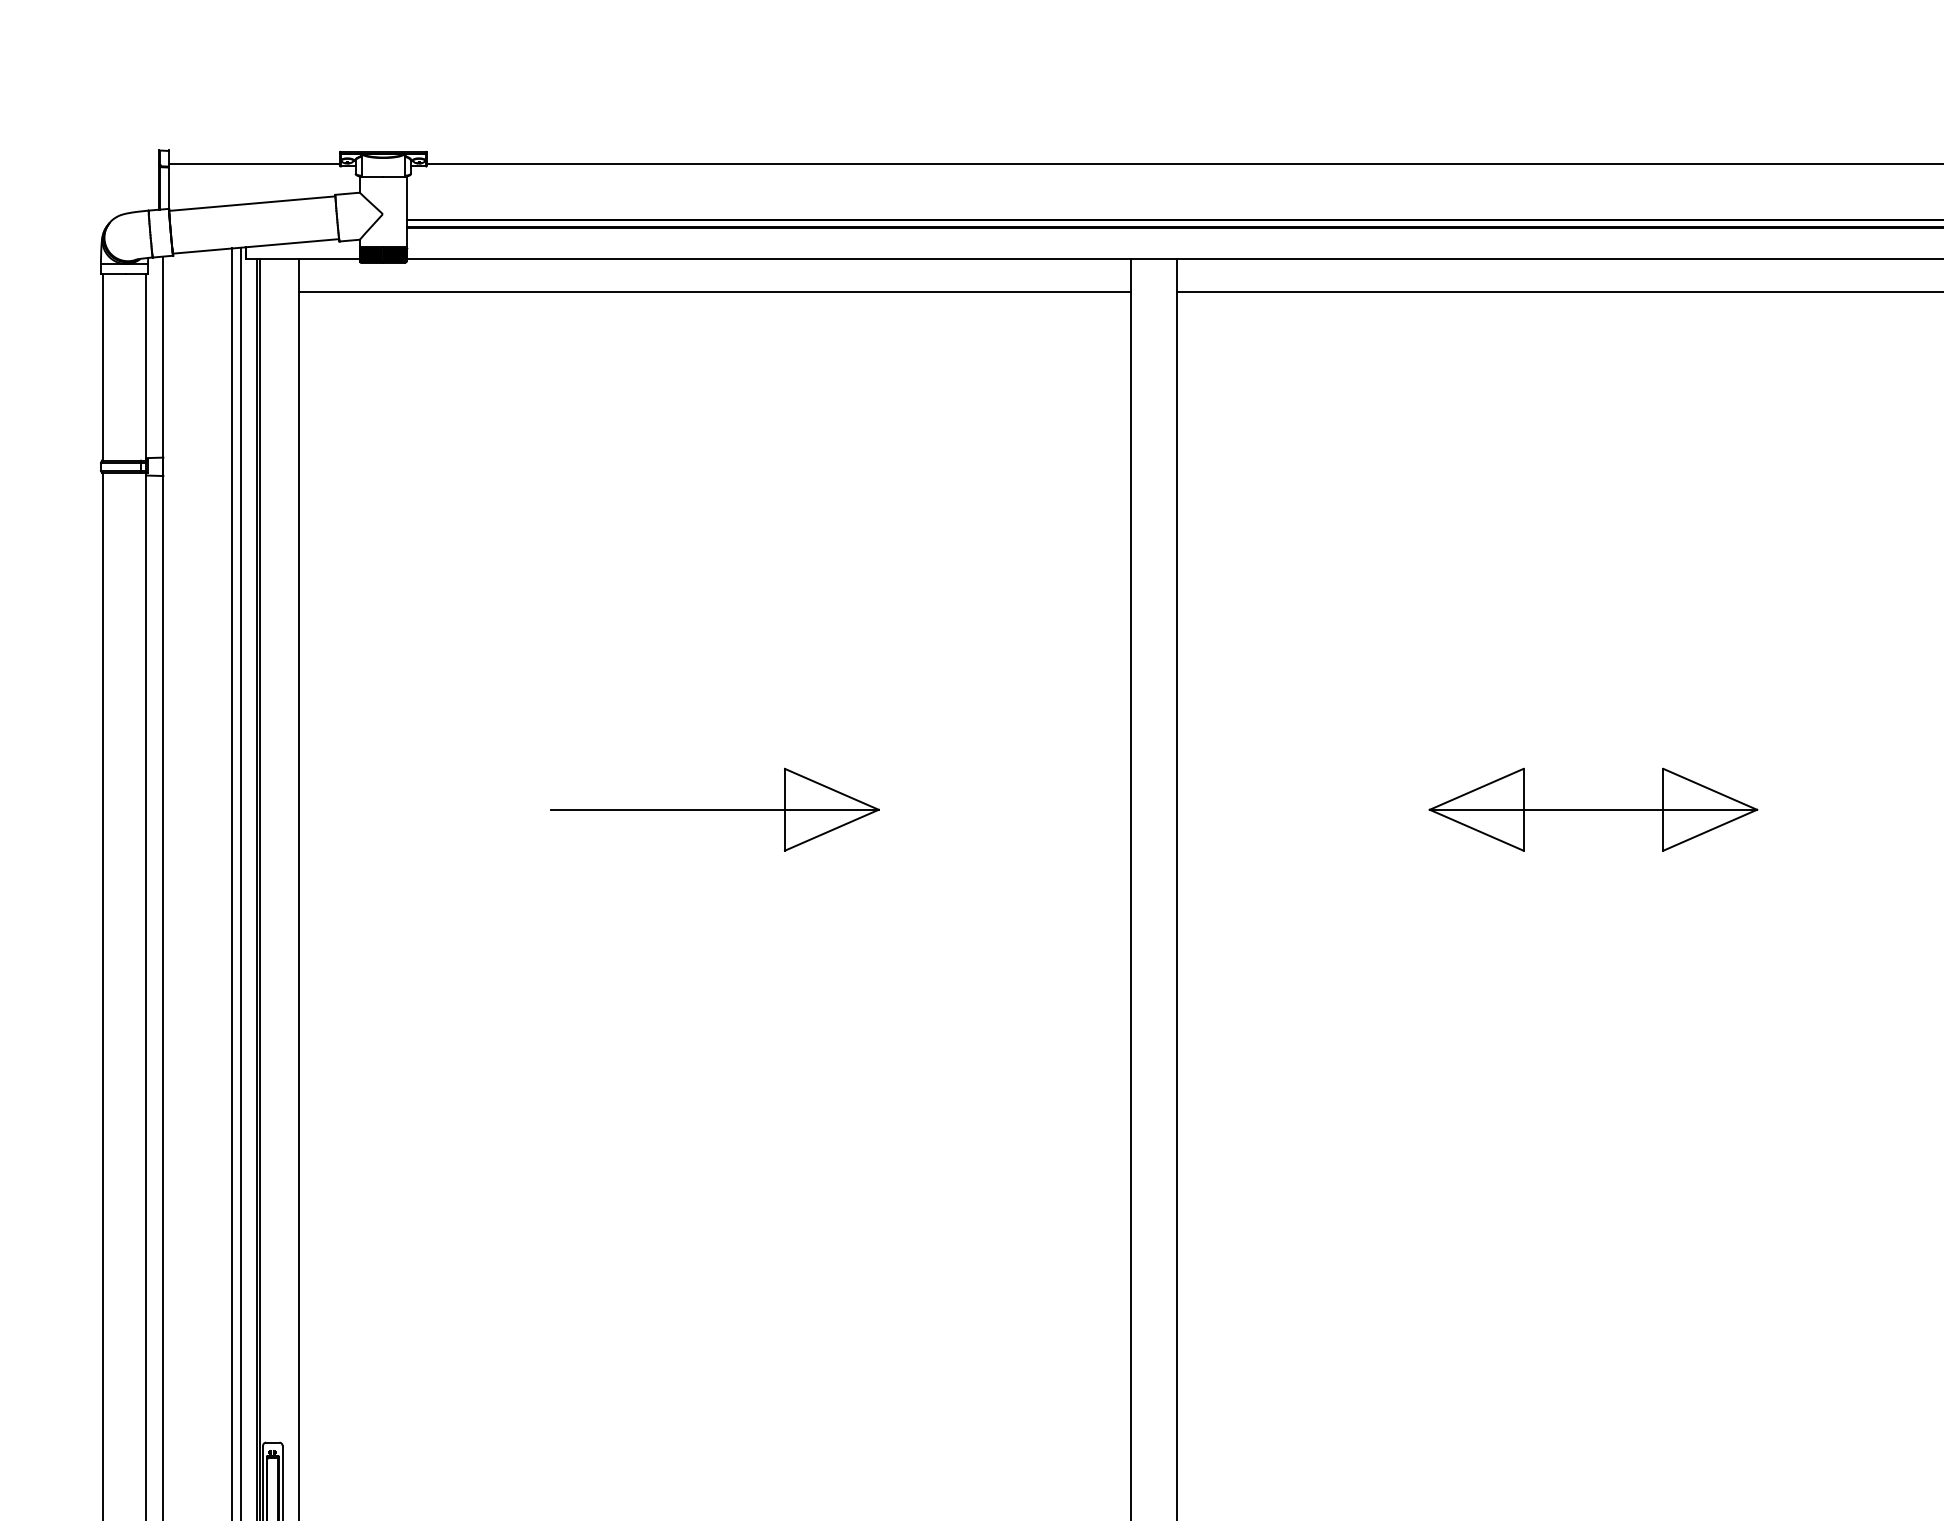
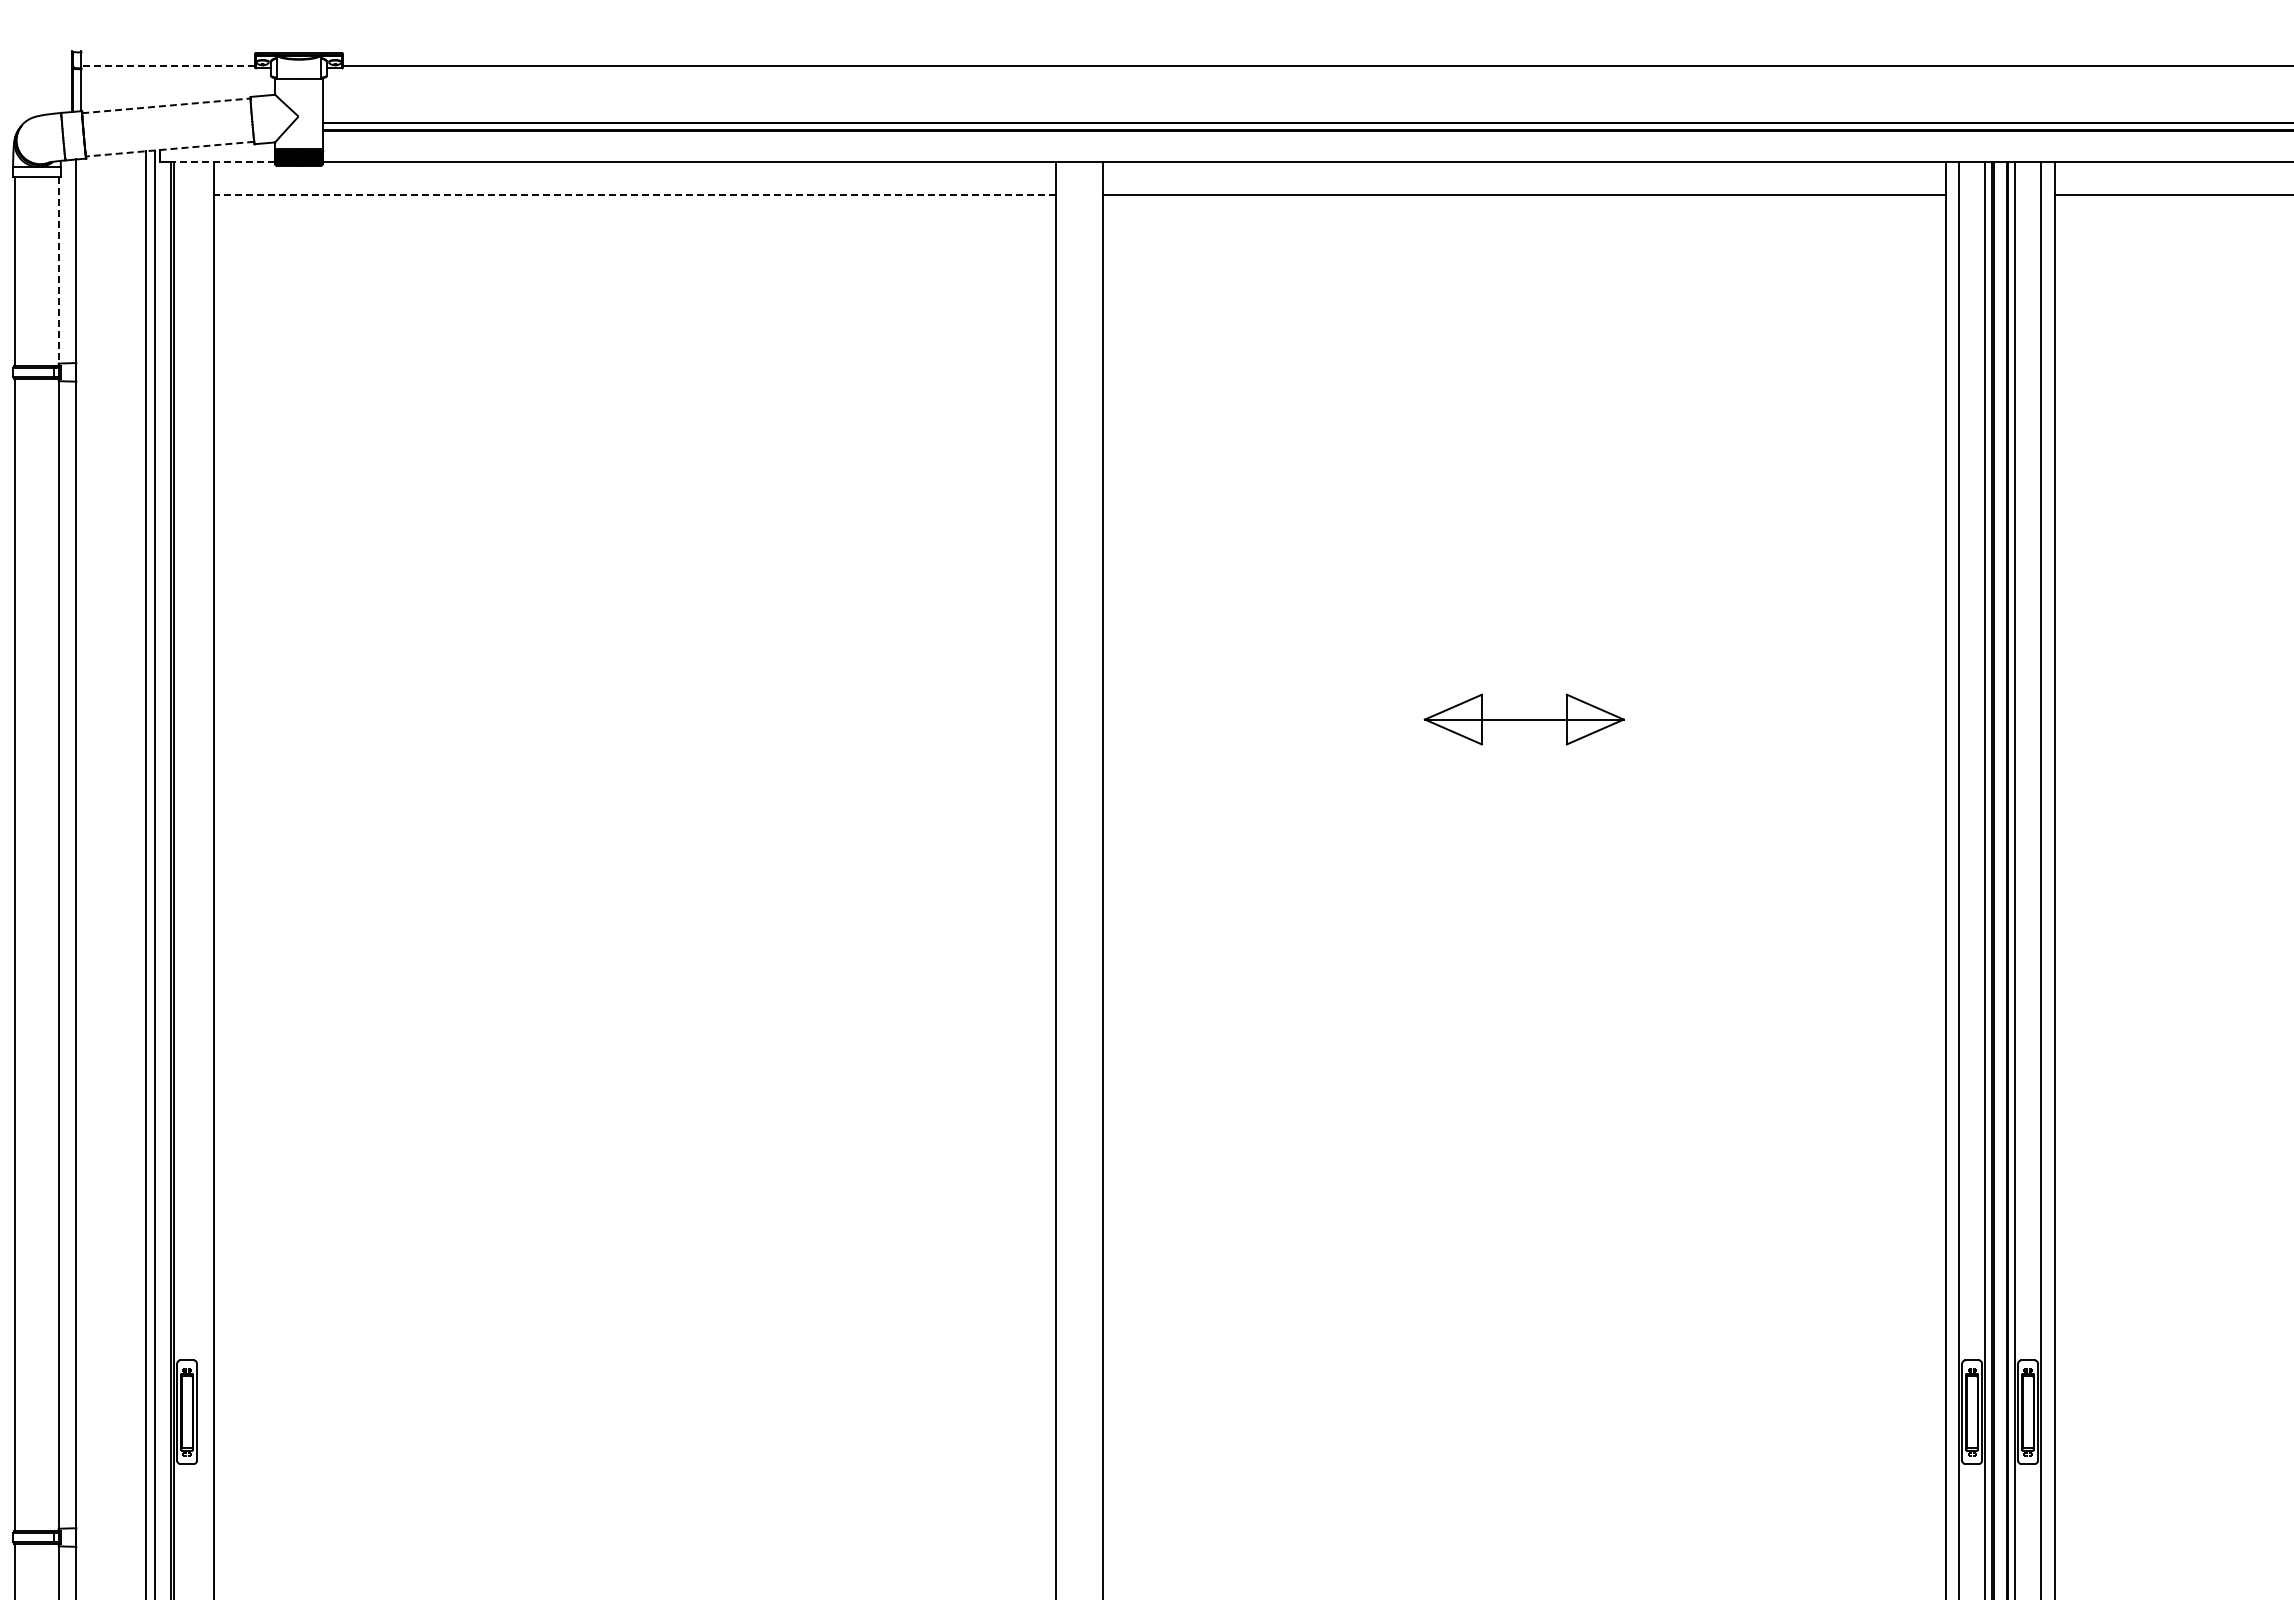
line: (254, 163) -> (168, 65), solid -> dashed
line: (252, 203) -> (166, 105), solid -> dashed
line: (255, 246) -> (169, 149), solid -> dashed
line: (307, 259) -> (222, 162), solid -> dashed
line: (714, 292) -> (634, 195), solid -> dashed
line: (145, 368) -> (58, 272), solid -> dashed
part: (714, 809) -> (634, 719), removed
part: (1593, 809) -> (1524, 719), size x0.6

